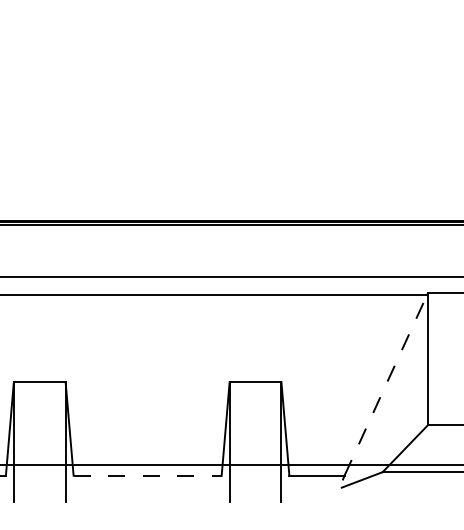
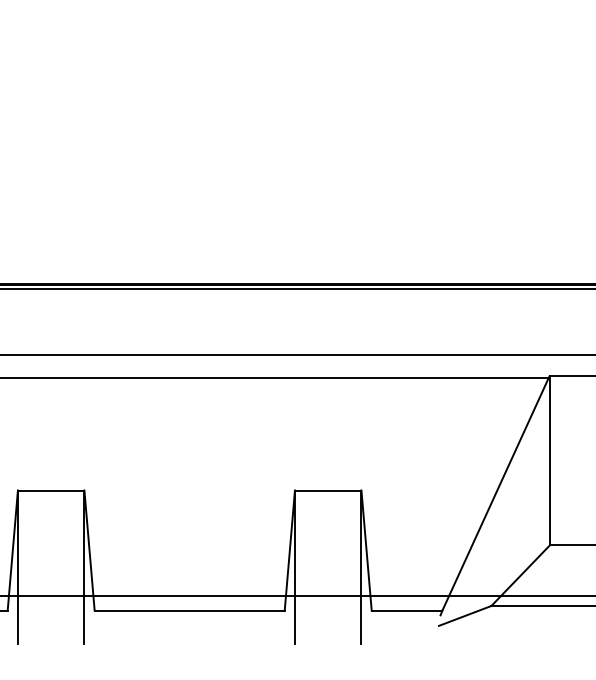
line: (385, 385) -> (495, 494), dashed -> solid
line: (148, 475) -> (190, 610), dashed -> solid

